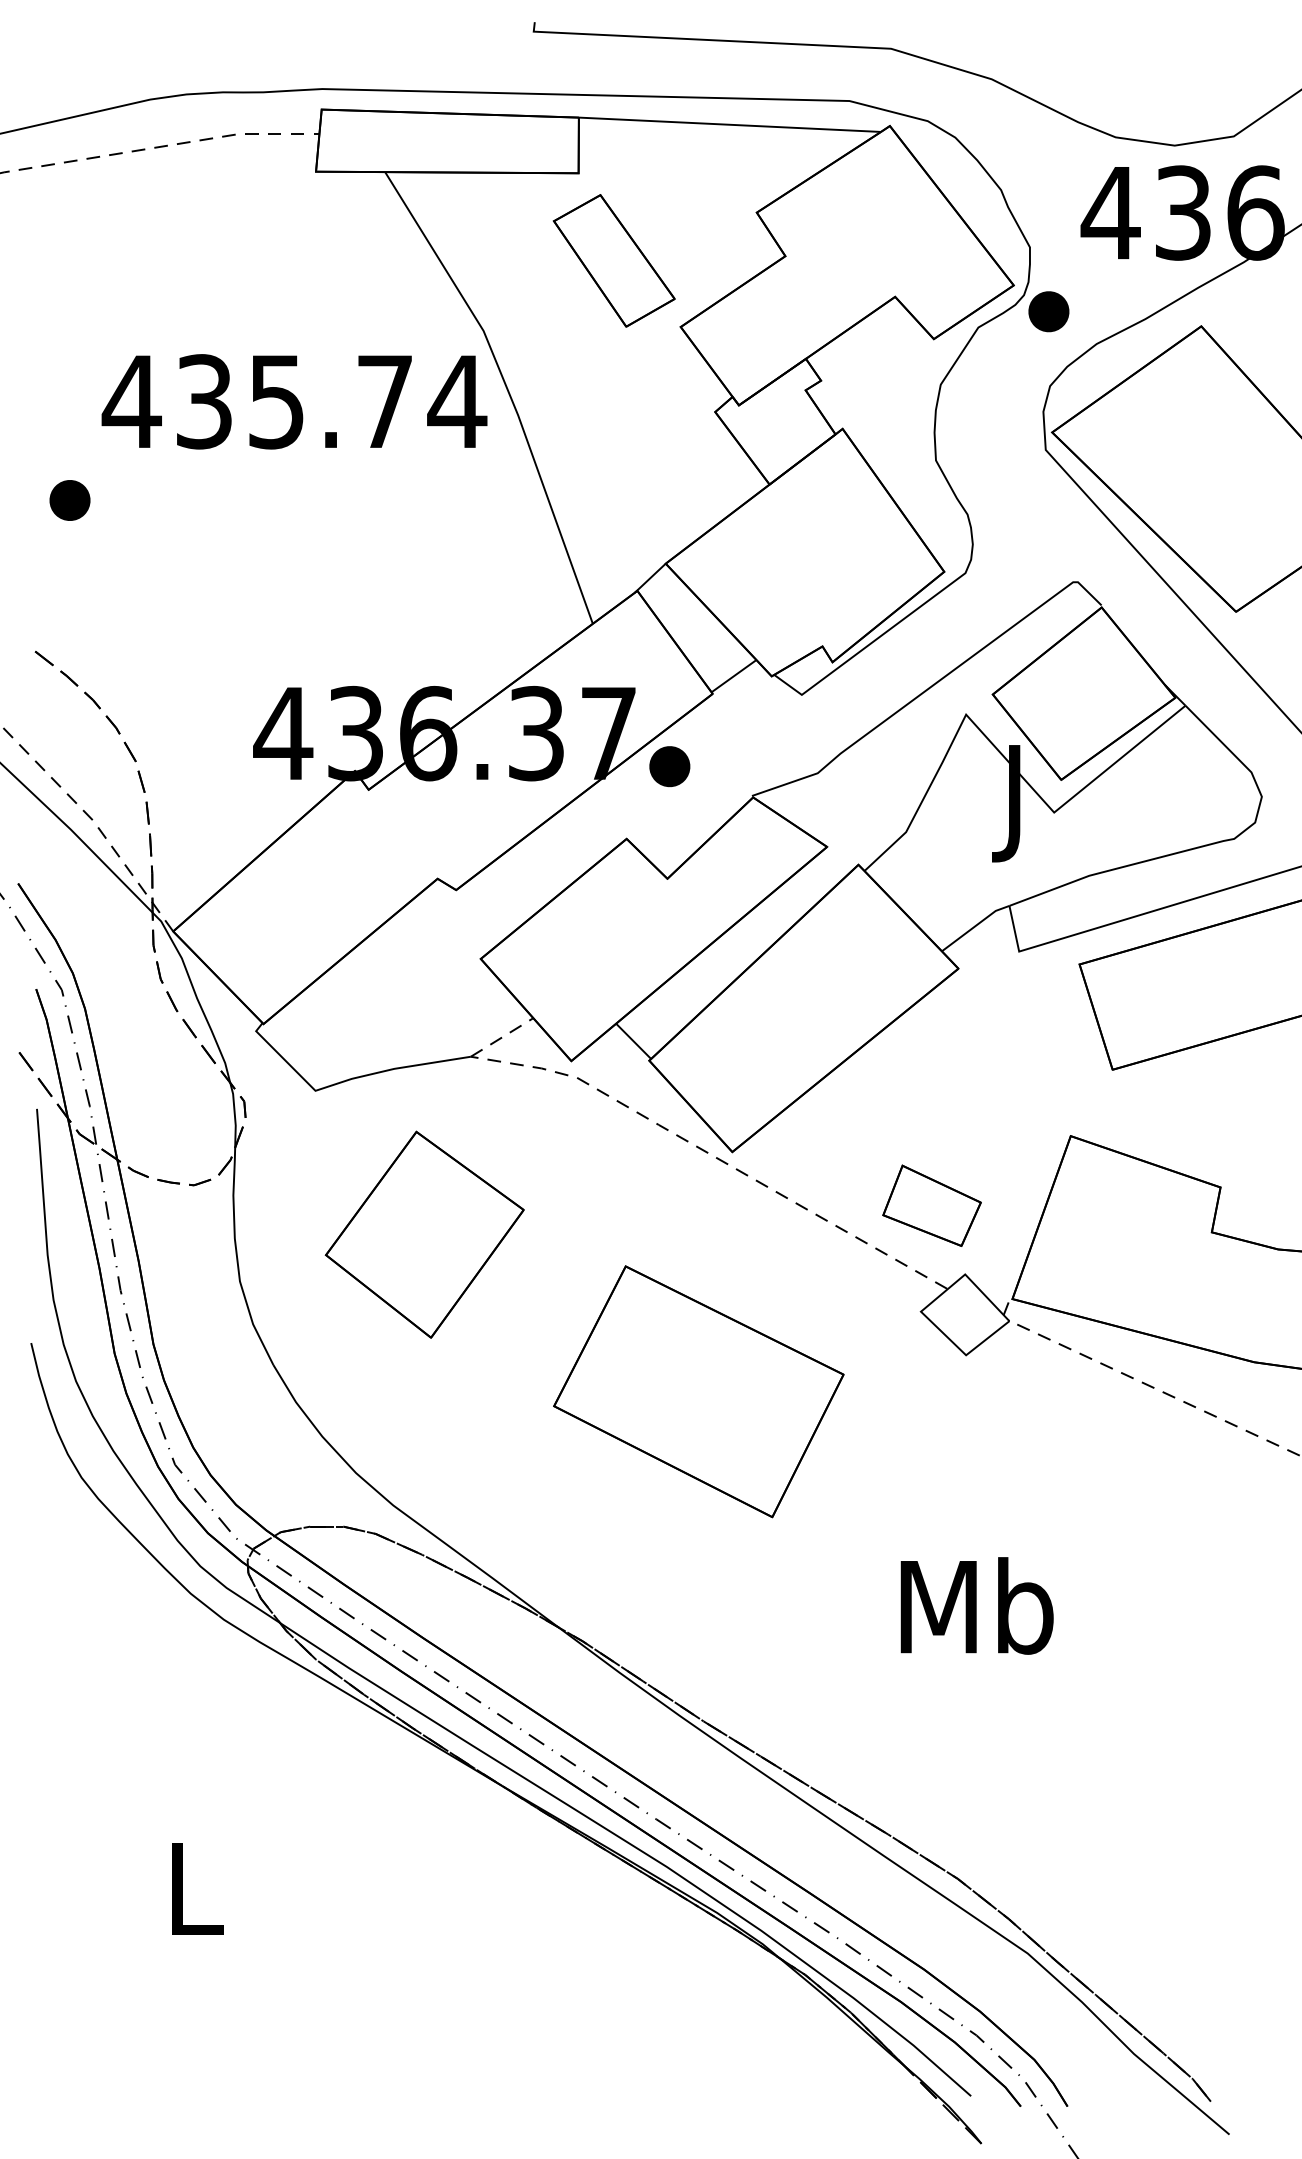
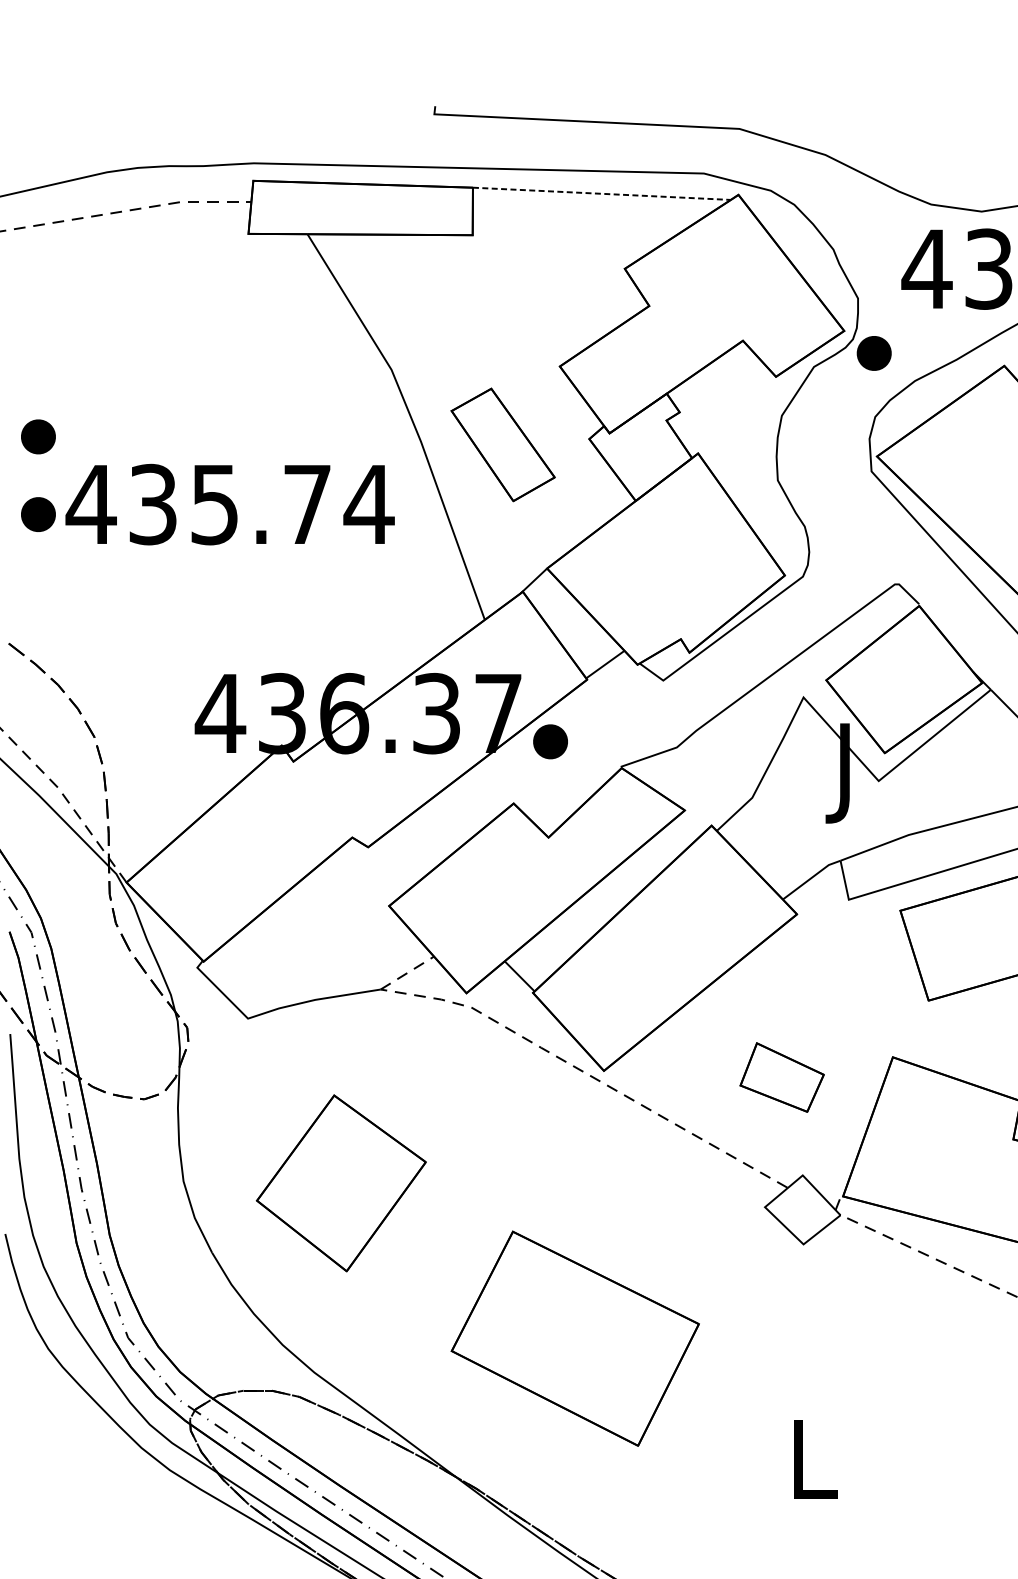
line: (730, 124) -> (602, 193), solid -> dashed
part: (613, 260) -> (502, 444), moved
text: (294, 401) -> (230, 504), moved
part: (69, 409) -> (38, 436), added
part: (931, 1205) -> (781, 1077), moved
part: (424, 1234) -> (341, 1183), moved
part: (698, 1391) -> (575, 1338), moved
text: (976, 1605) -> (812, 1458), Mb -> L

